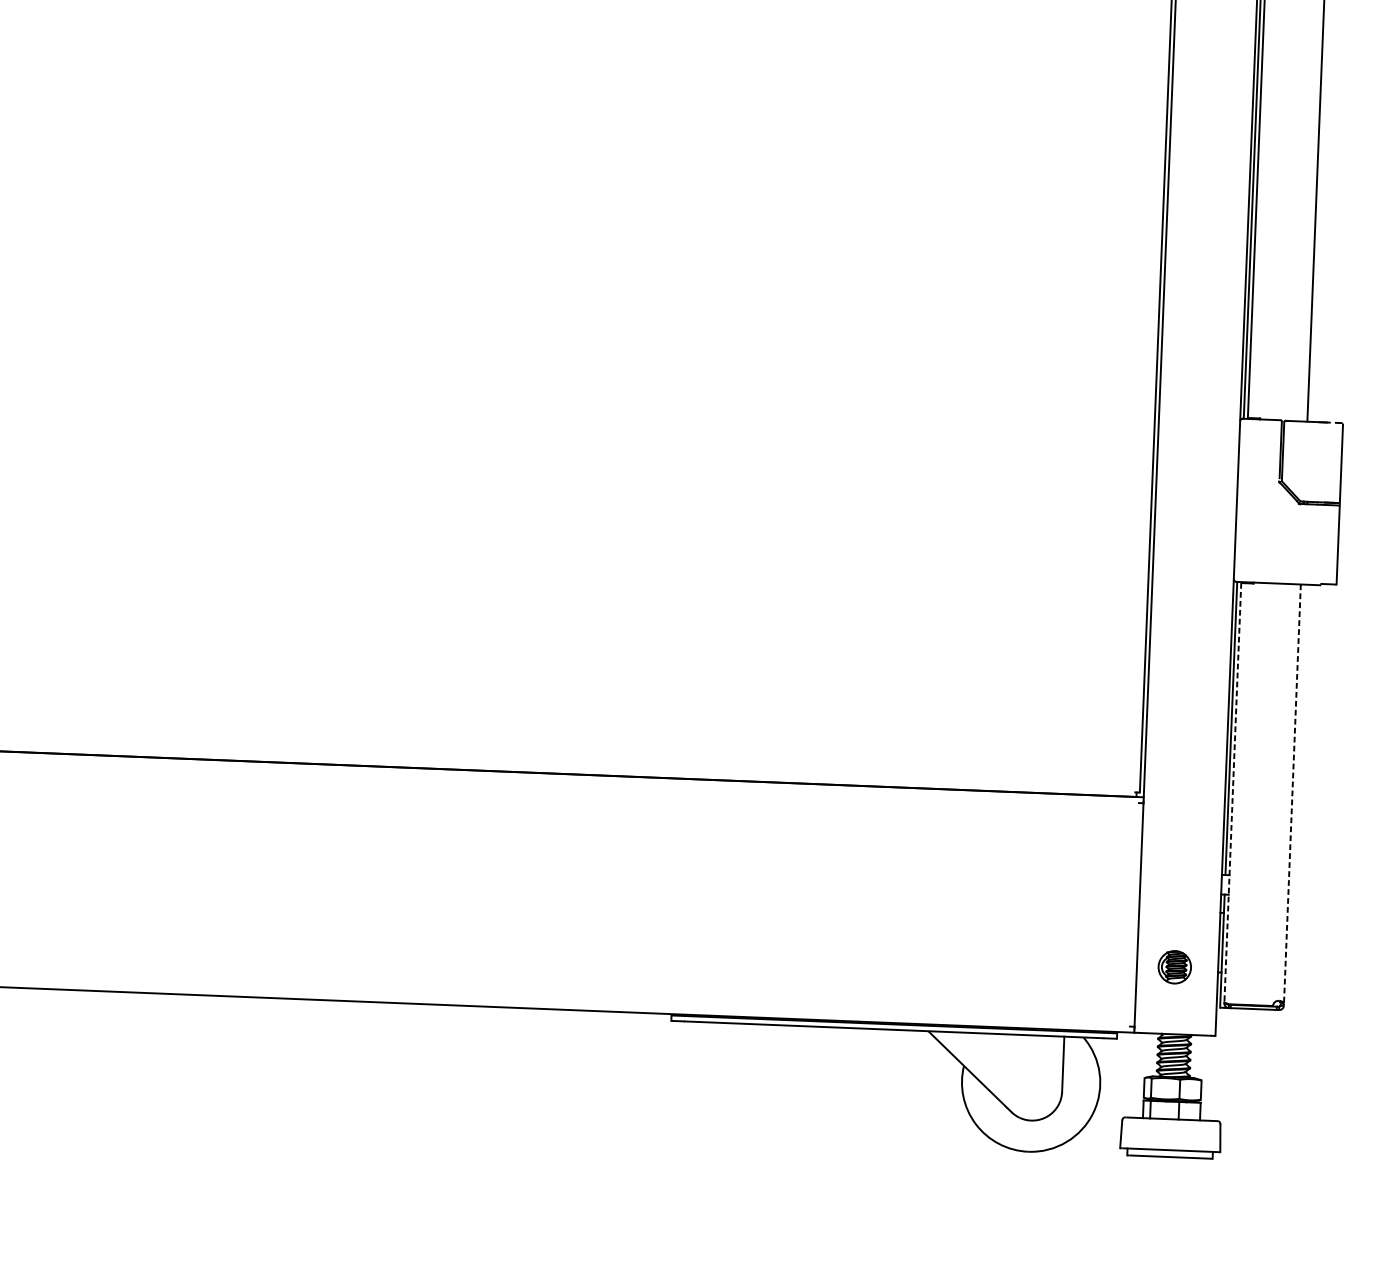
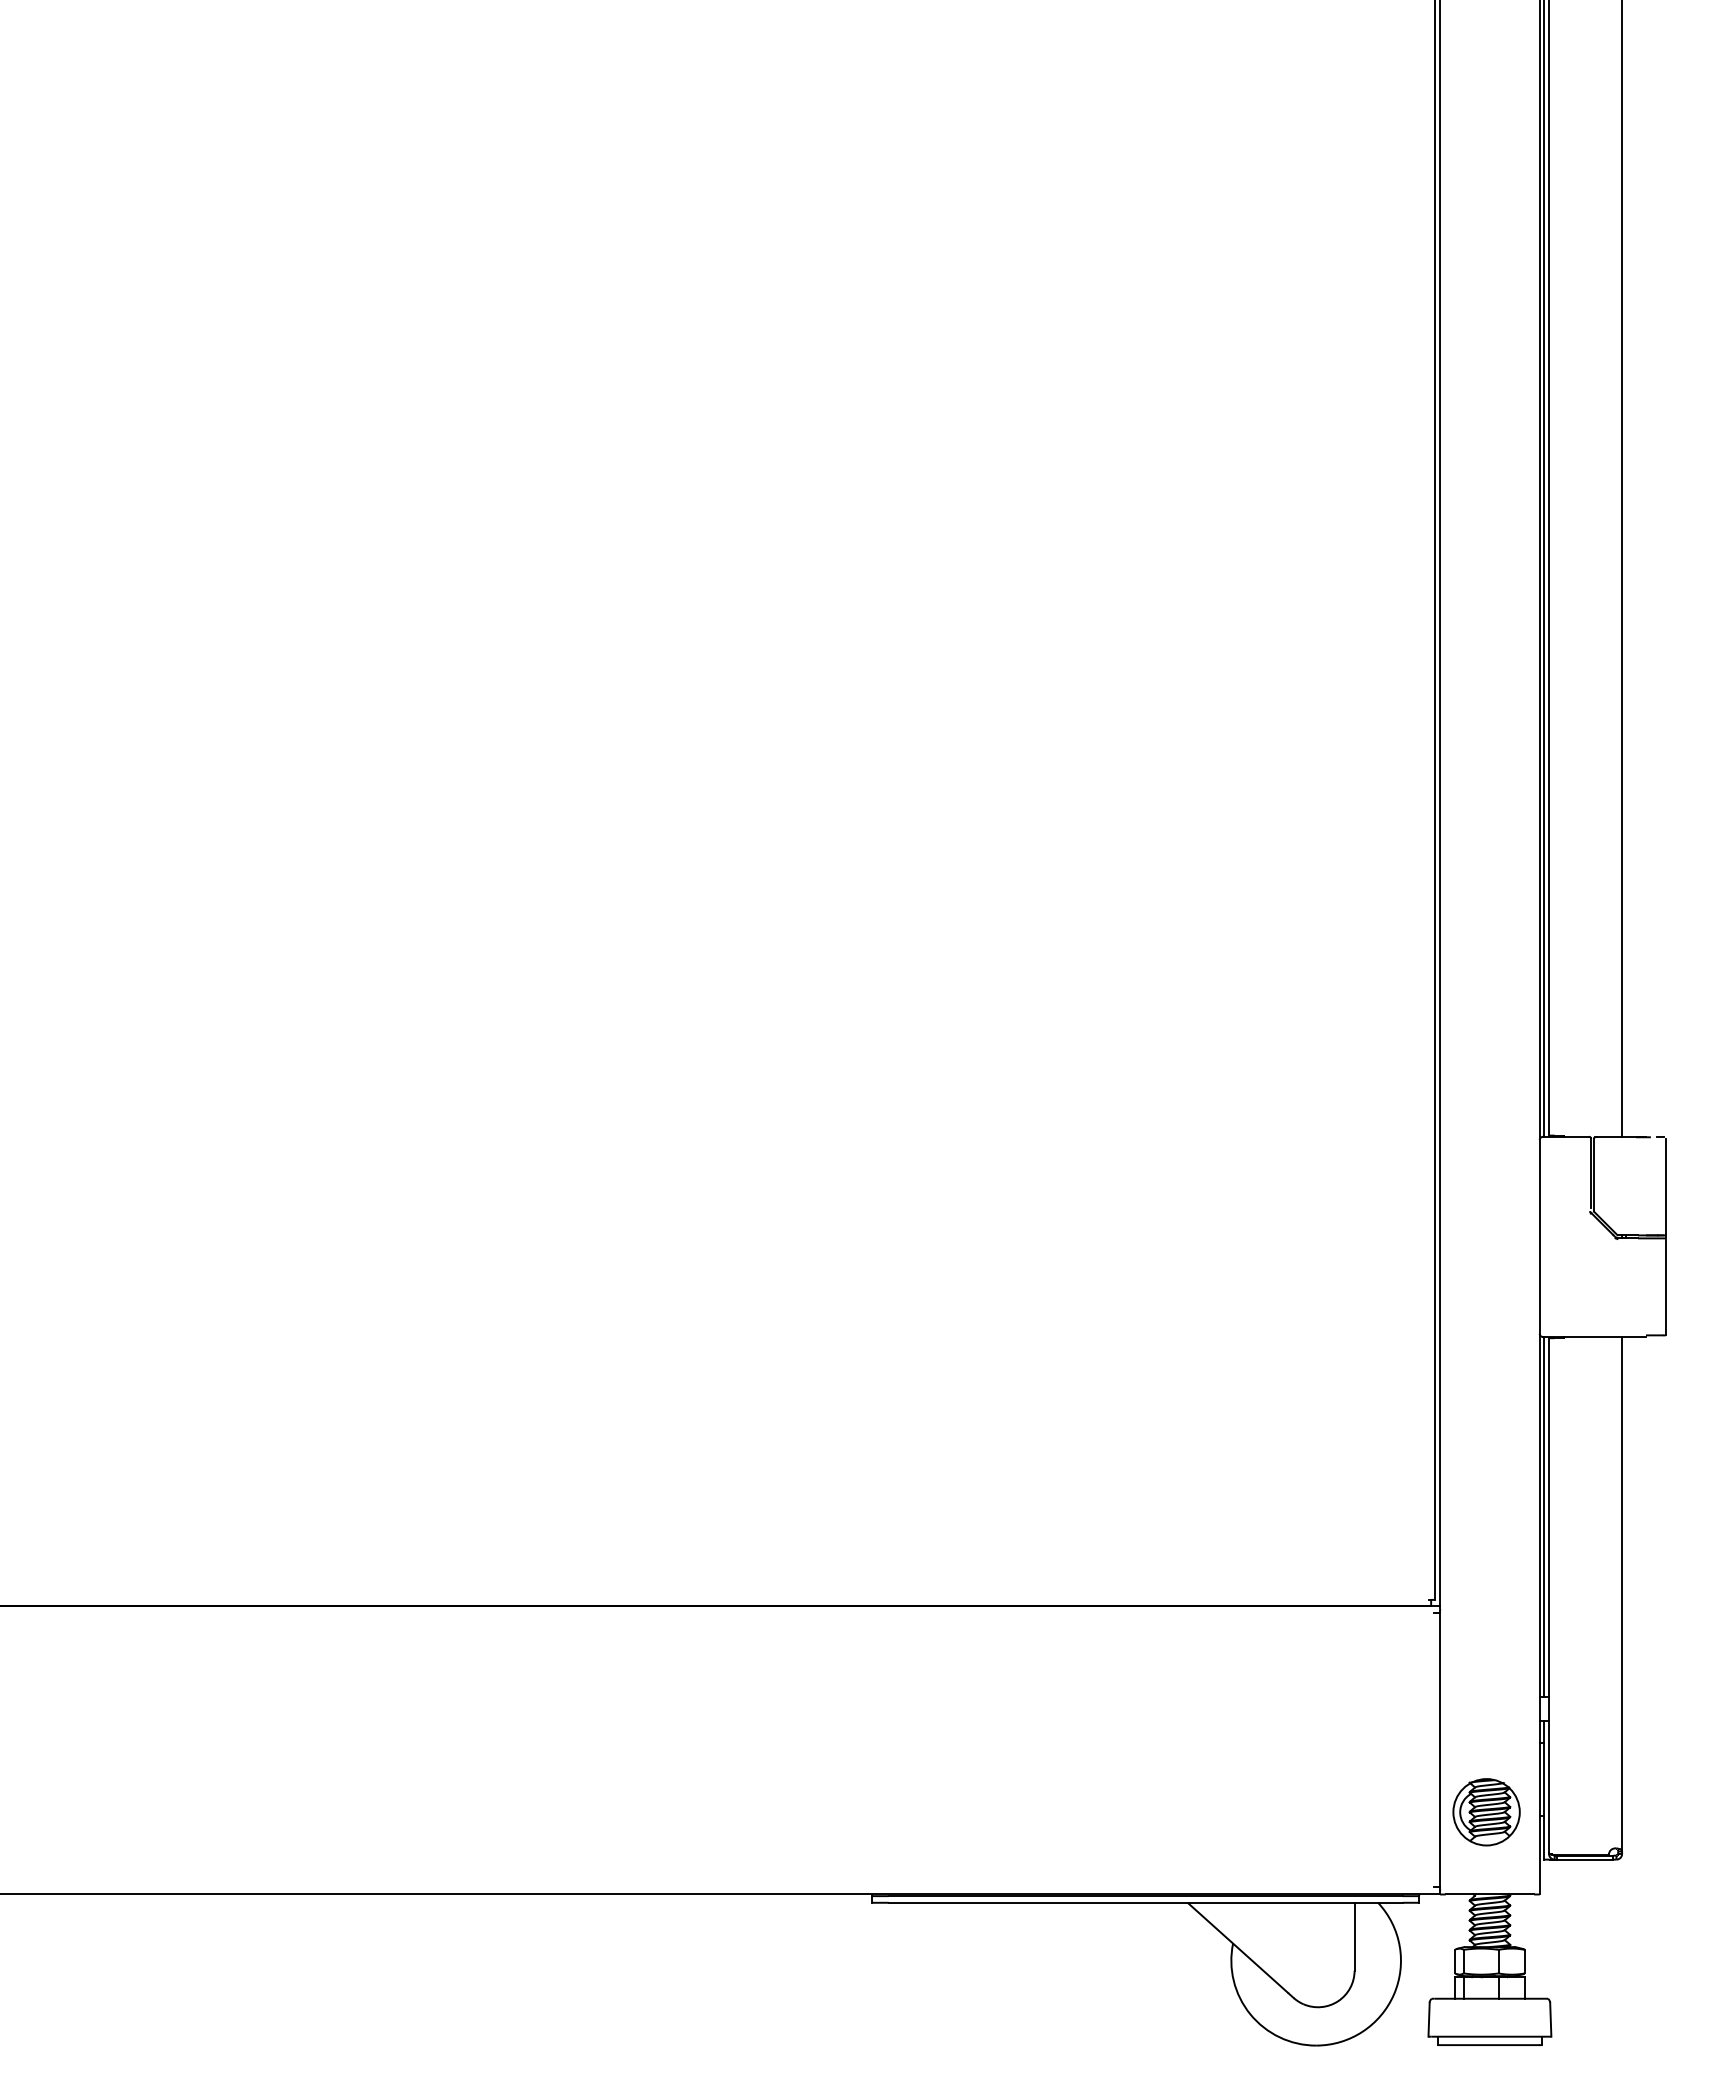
line: (1233, 792) -> (1549, 1595), dashed -> solid
line: (1292, 794) -> (1622, 1594), dashed -> solid
part: (1174, 967) -> (1486, 1812), size x1.67

